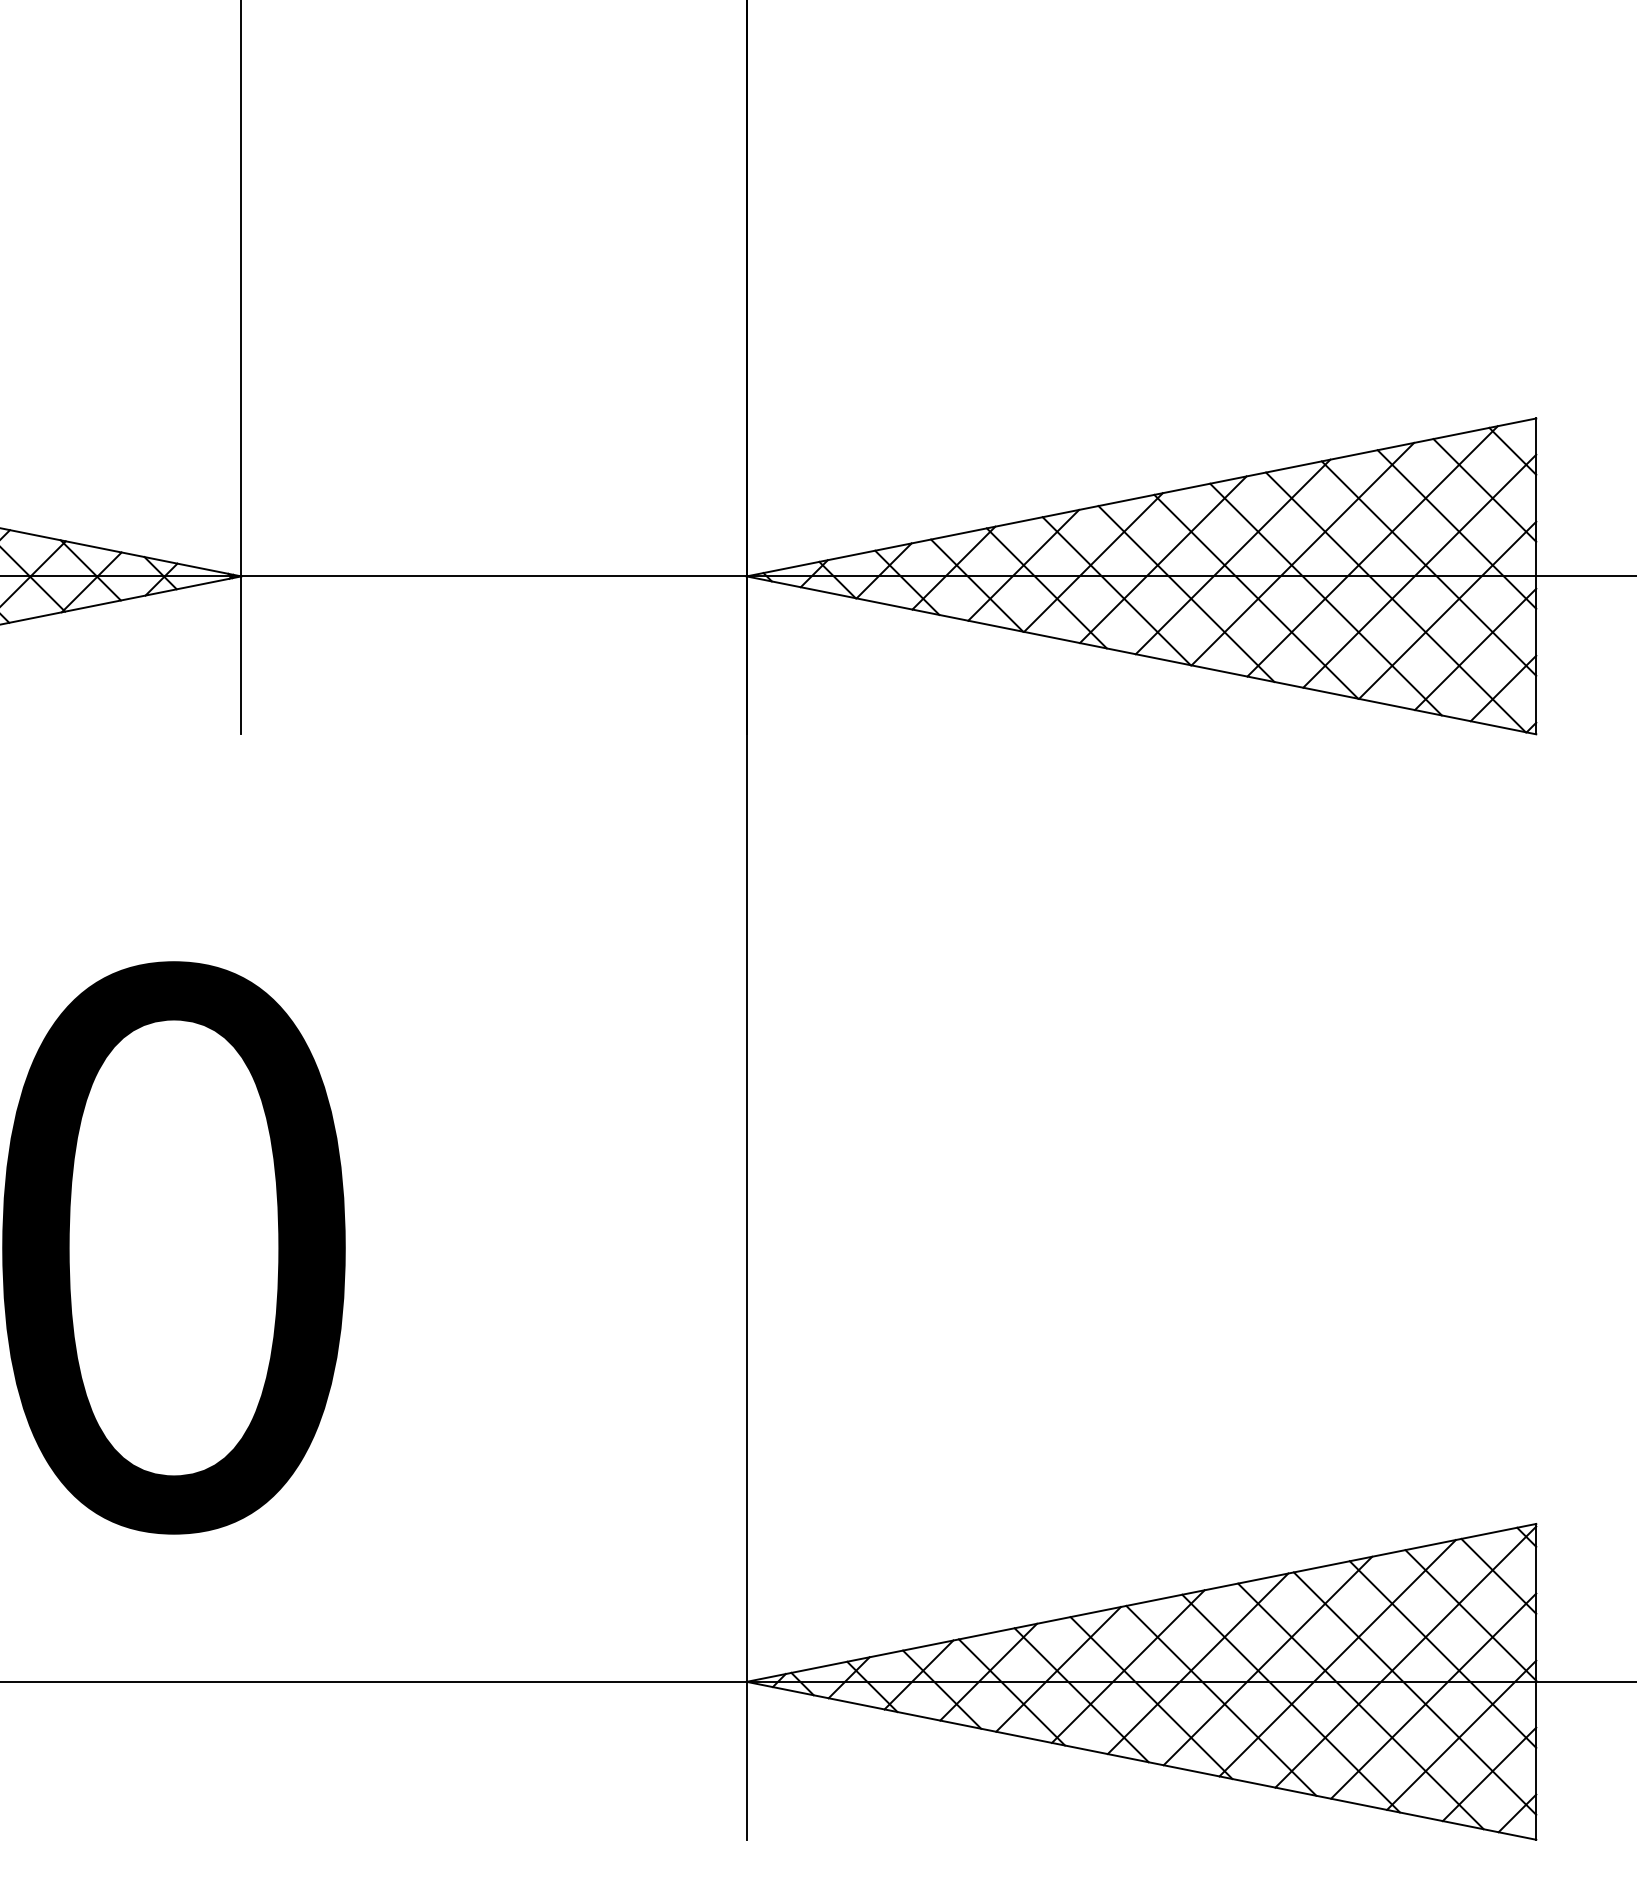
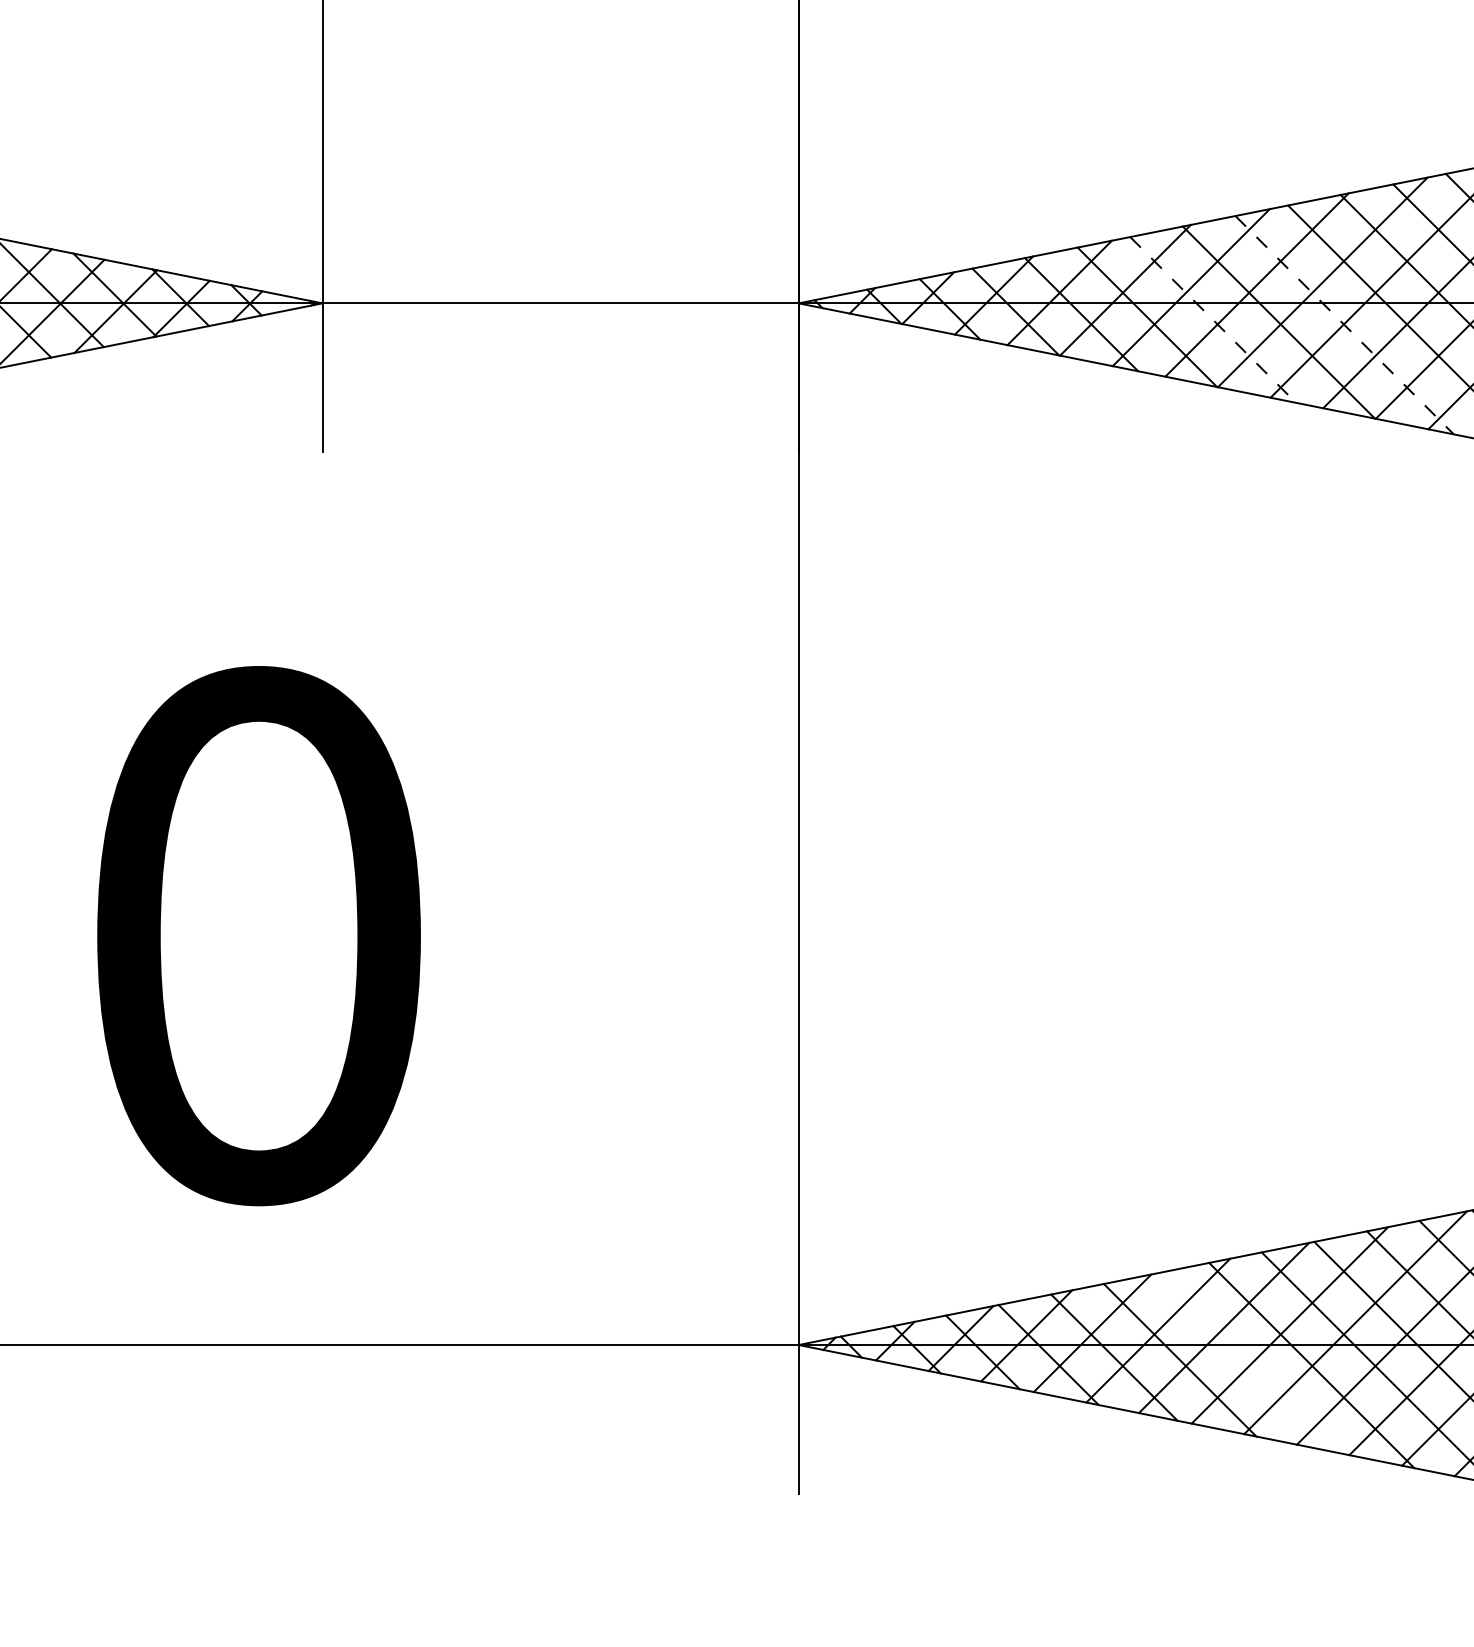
line: (1186, 594) -> (1213, 320), solid -> dashed
line: (1326, 599) -> (1345, 325), solid -> dashed
line: (1221, 1700) -> (1246, 1362), removed

